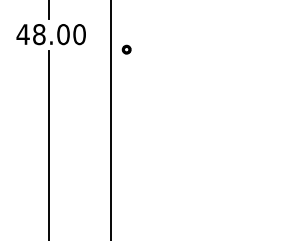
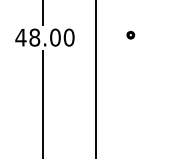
part: (126, 49) -> (130, 35), moved

